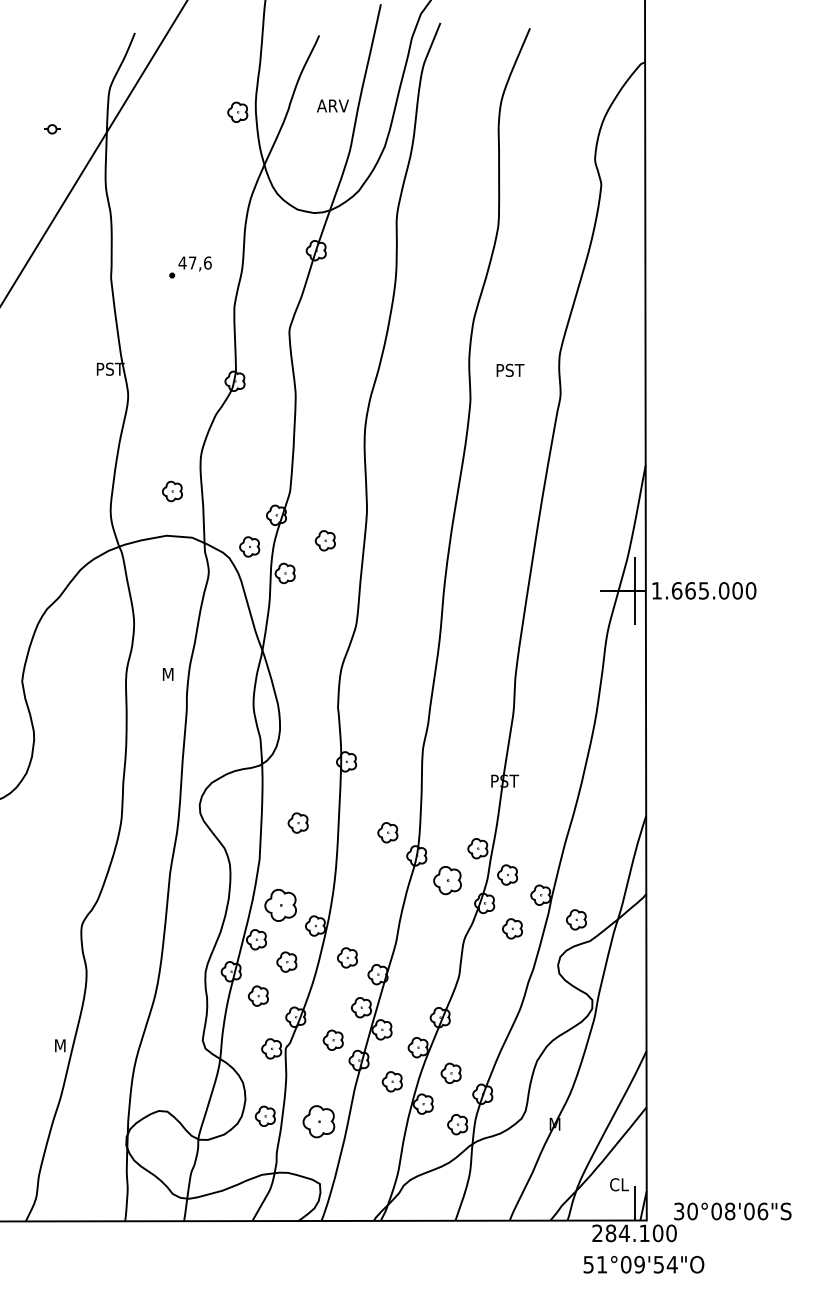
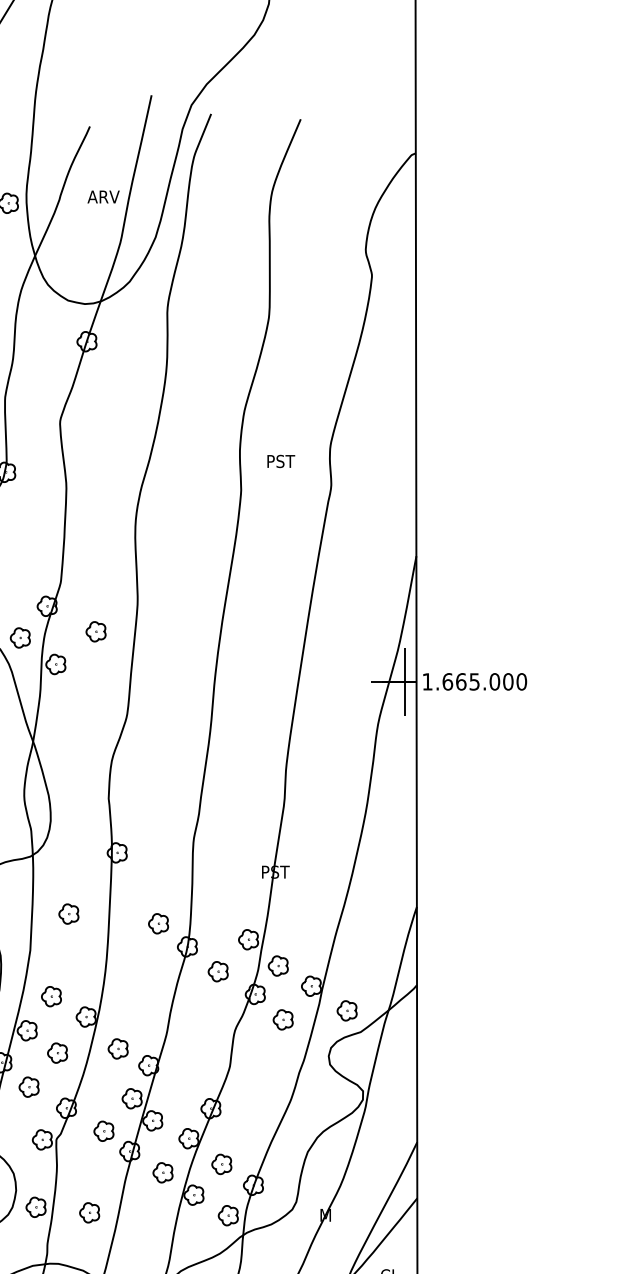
part: (447, 880) -> (218, 971), size x0.71
part: (280, 905) -> (51, 996), size x0.62
part: (318, 1121) -> (89, 1212), size x0.62

